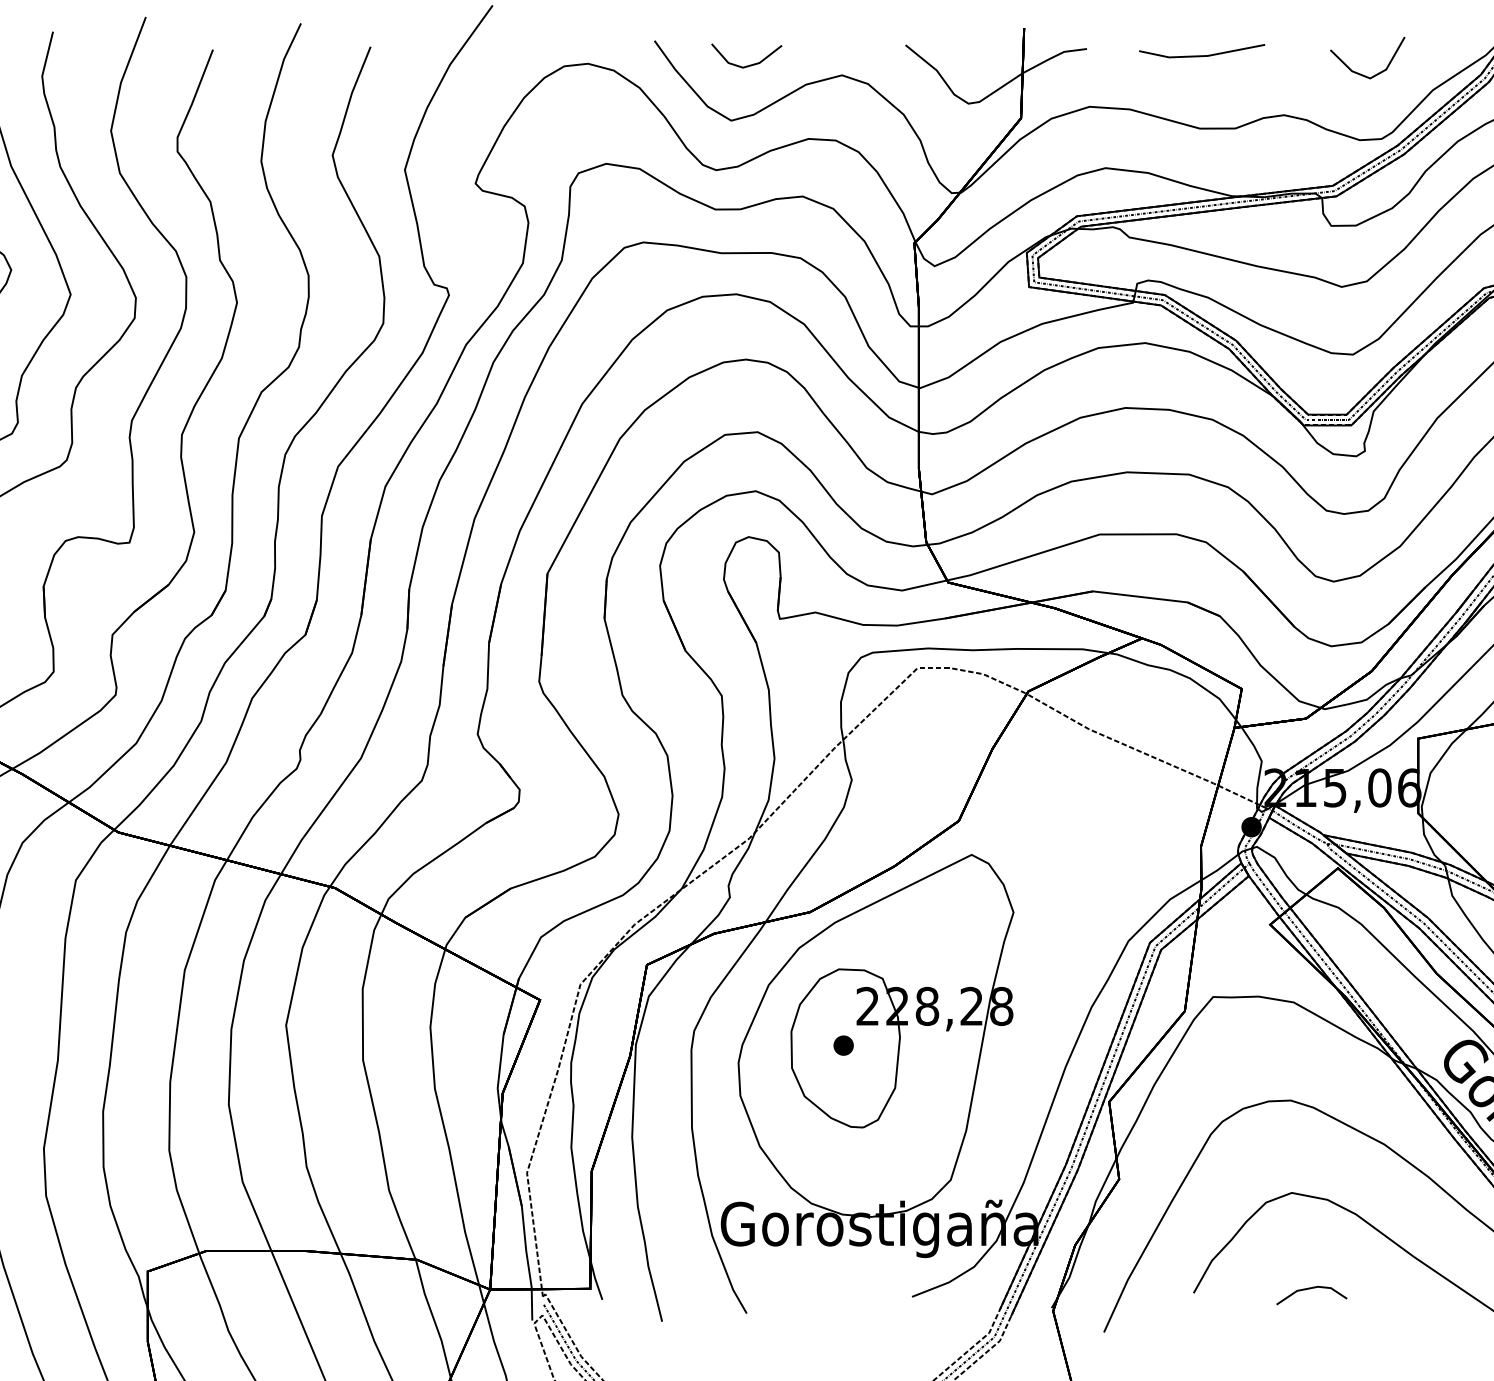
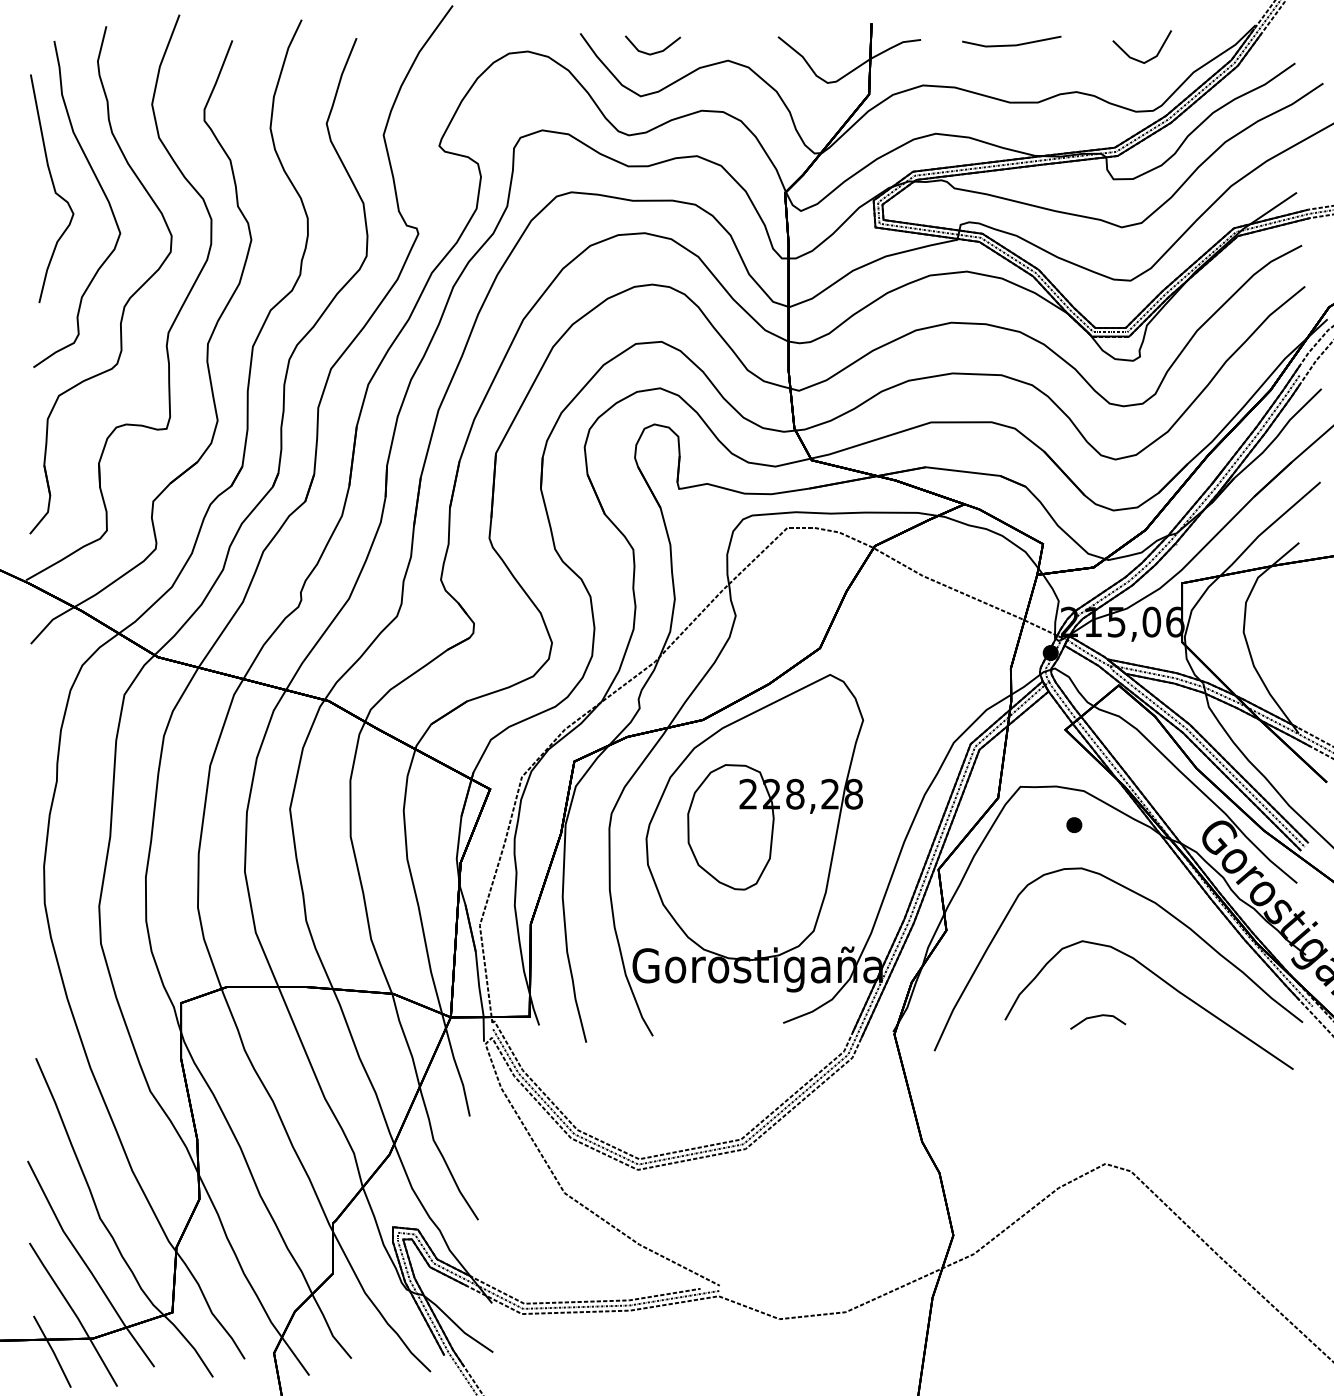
part: (843, 1044) -> (1074, 824), moved

